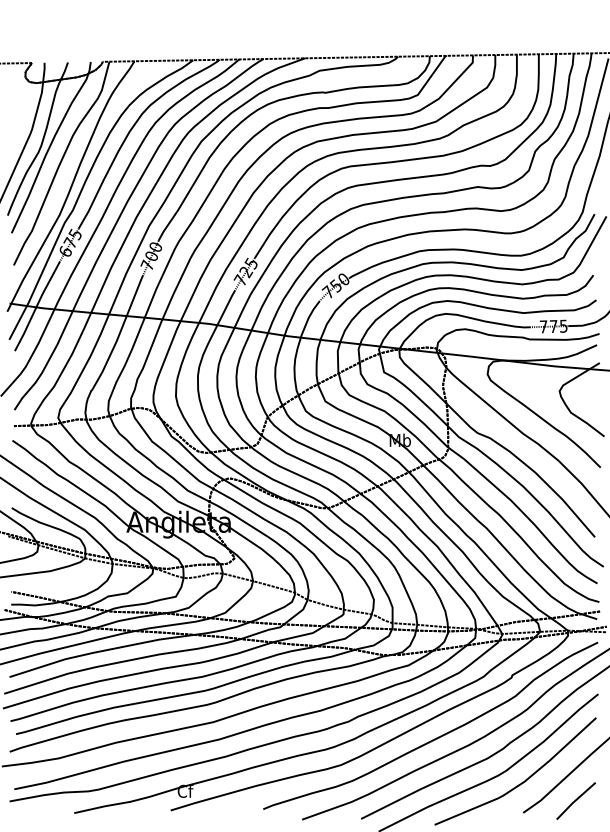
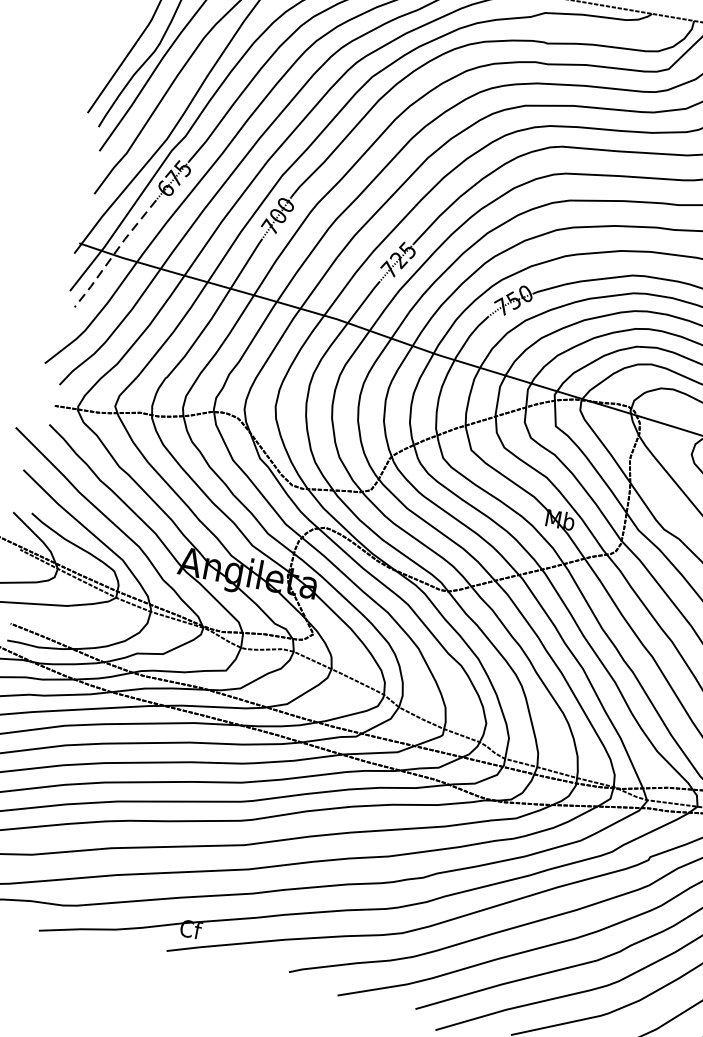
line: (37, 306) -> (115, 254), solid -> dashed

